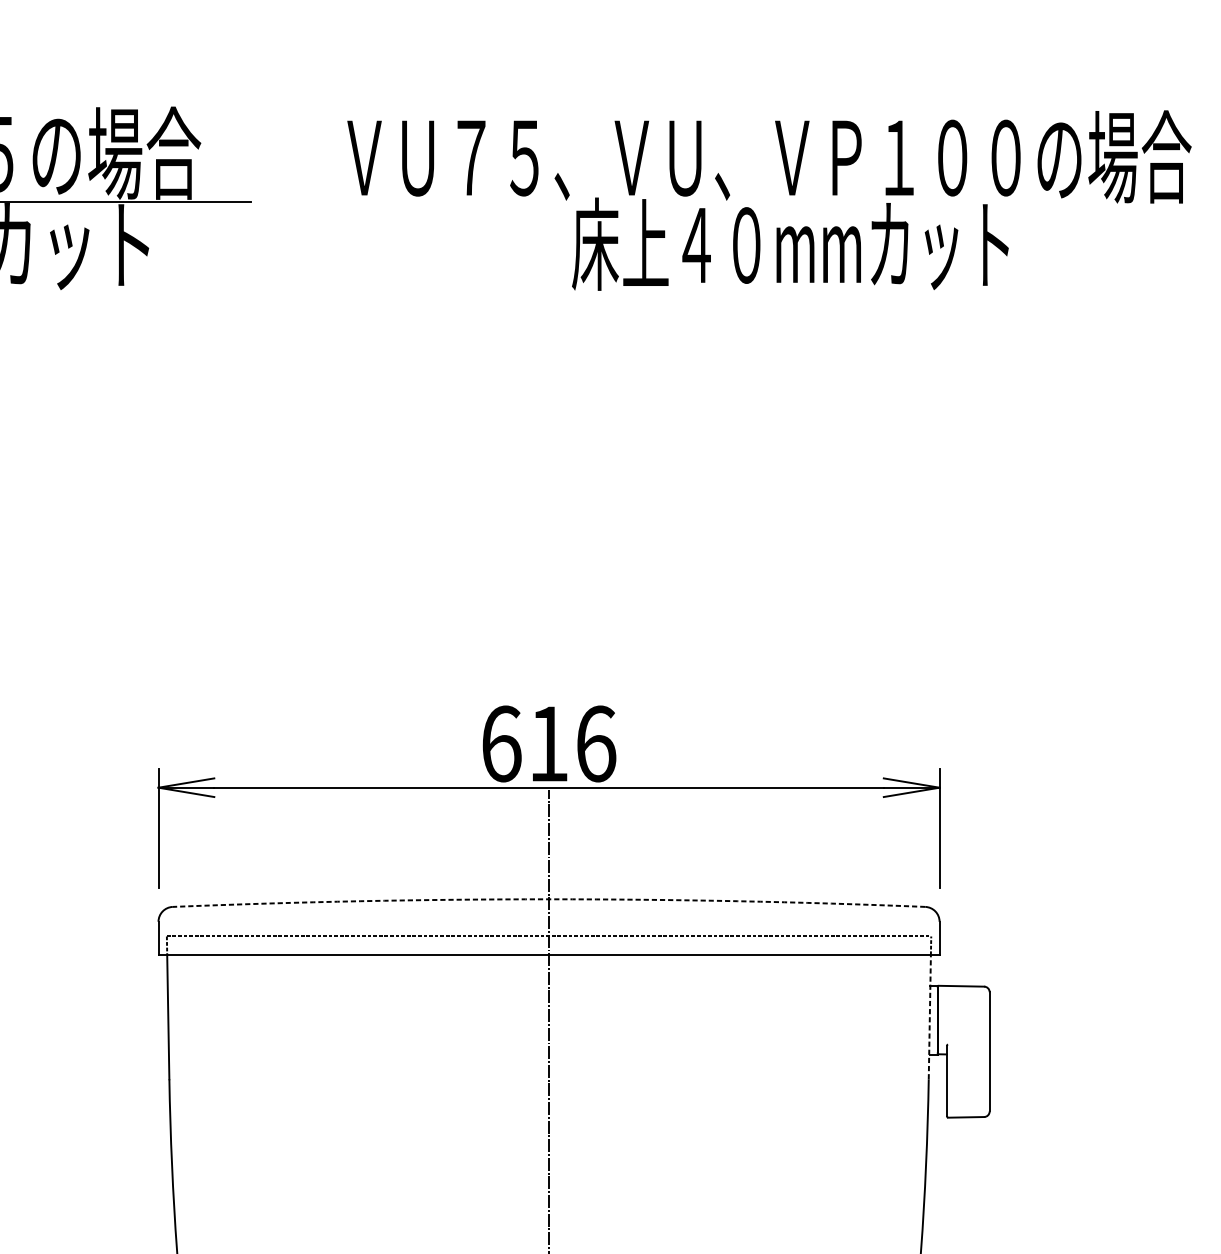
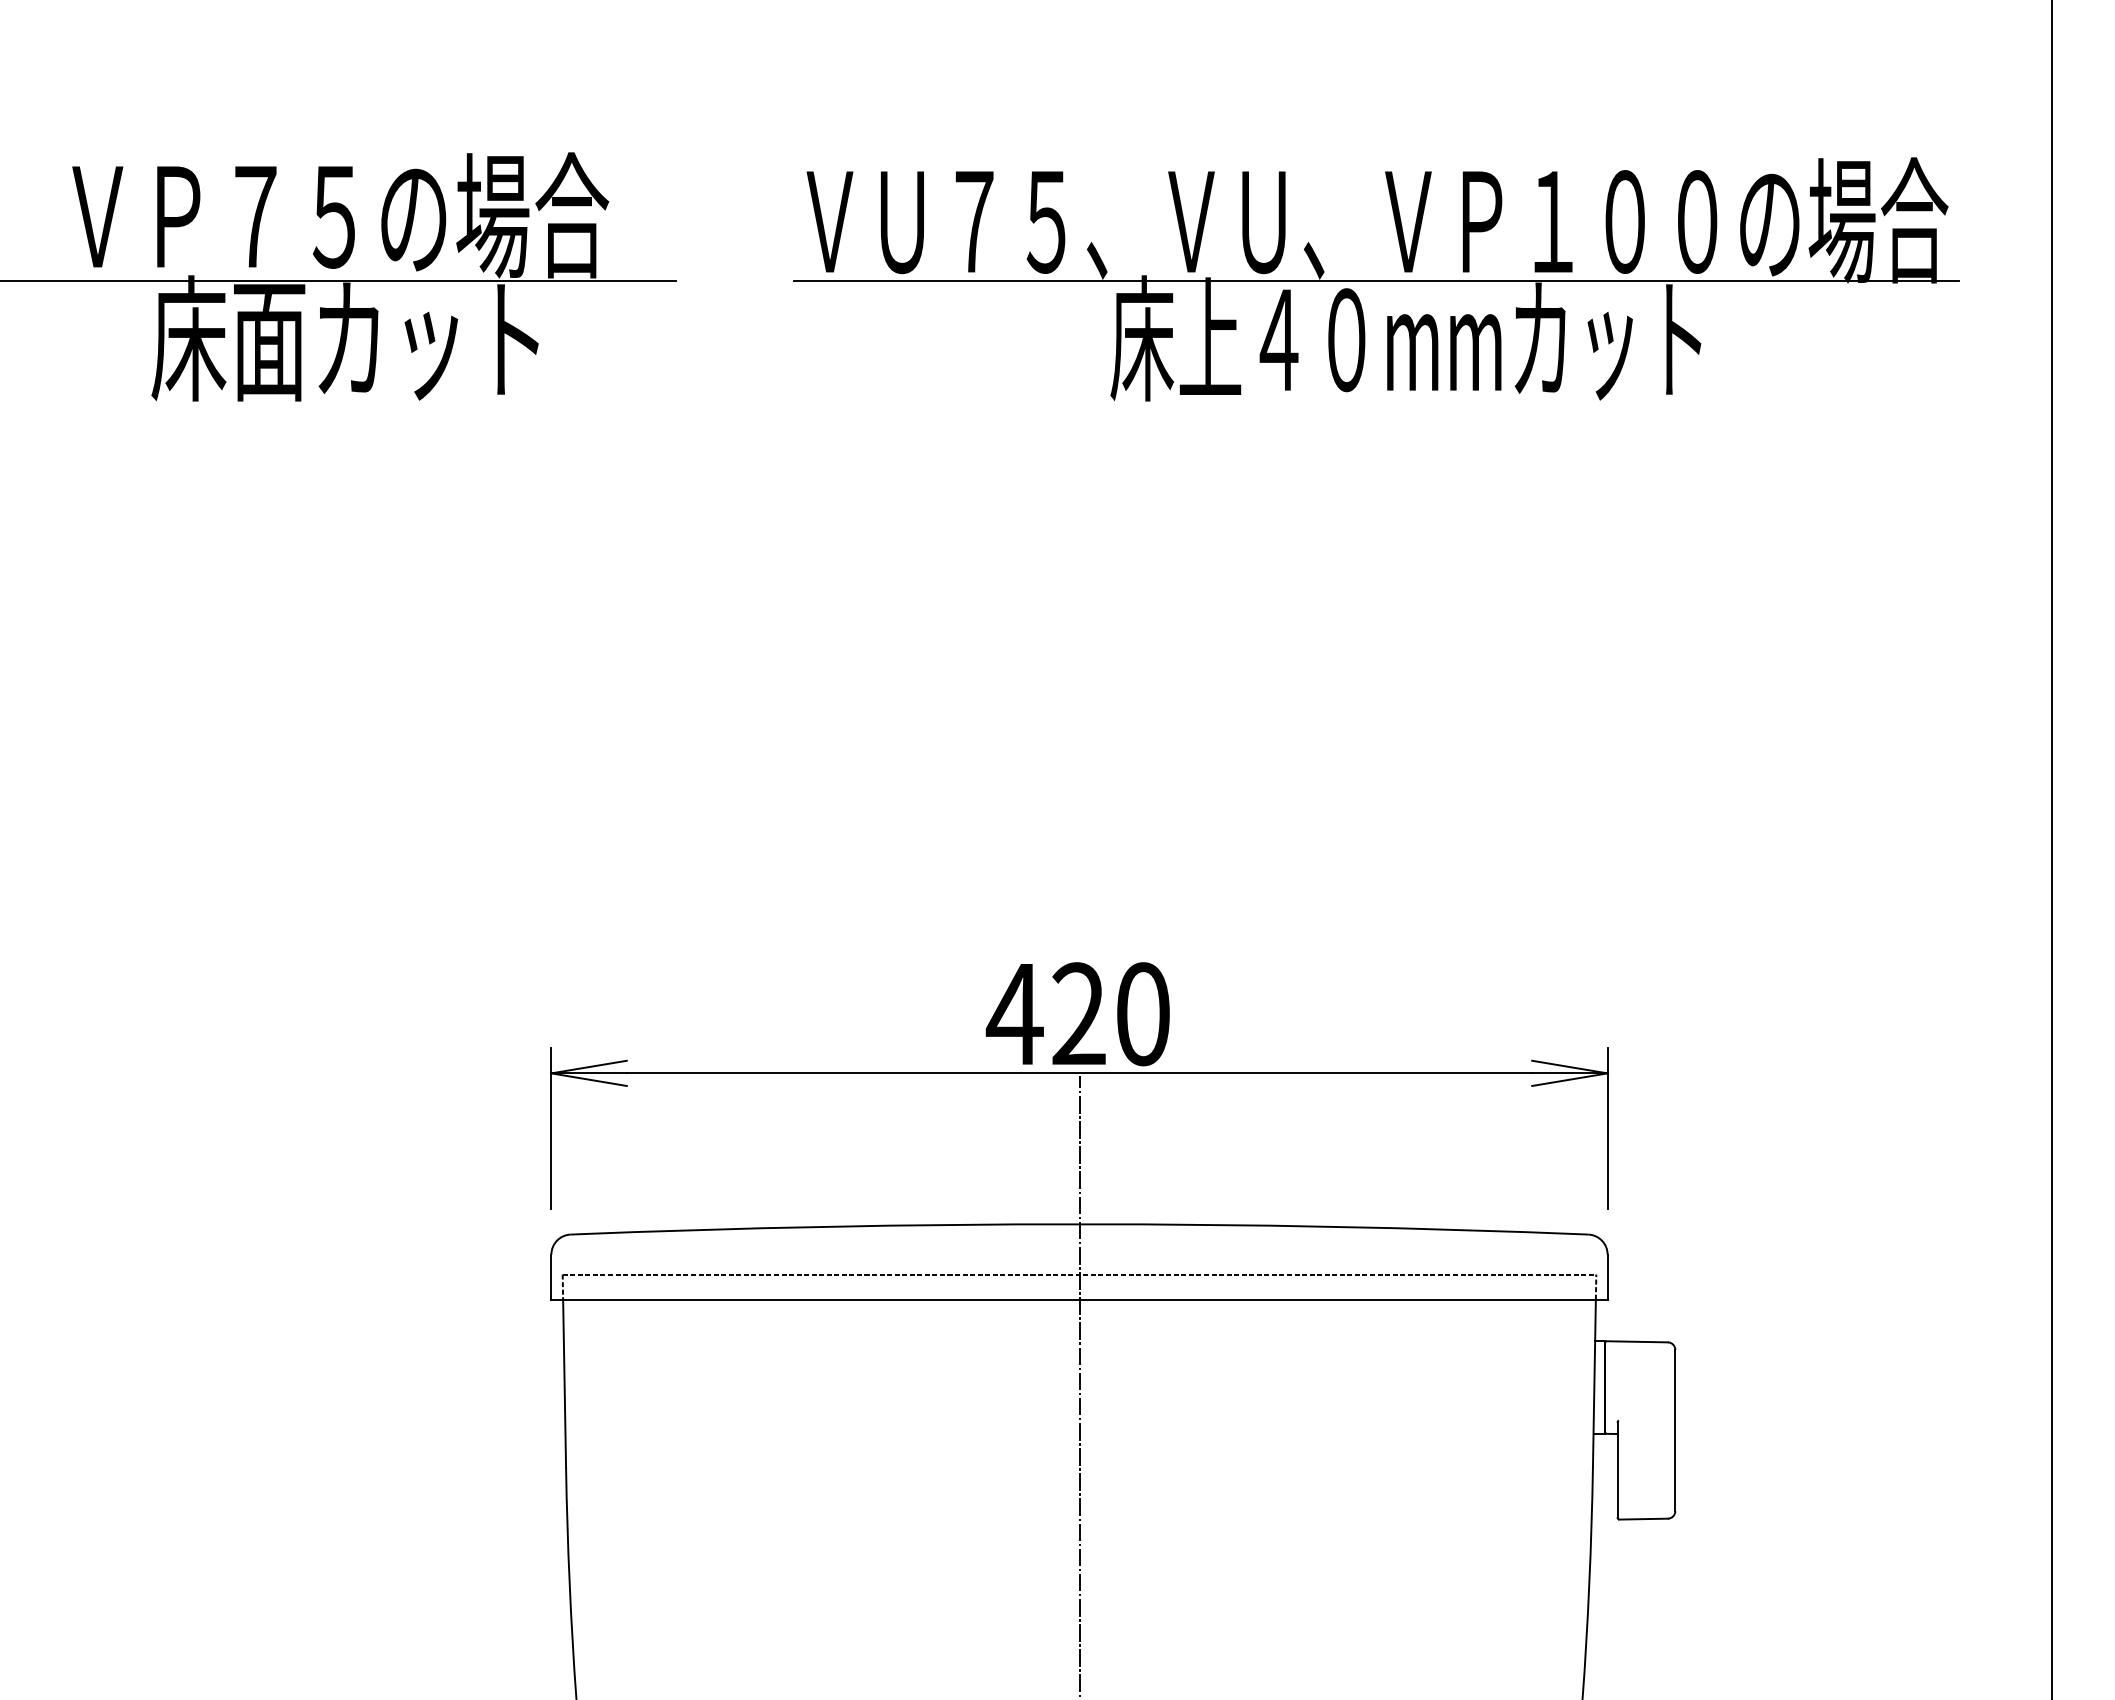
line: (768, 202) -> (1376, 281), added
text: (547, 744) -> (1077, 1014), 616 -> 420
arc: (549, 899) -> (1079, 1224), dashed -> solid
line: (929, 1017) -> (1594, 1383), dashed -> solid

